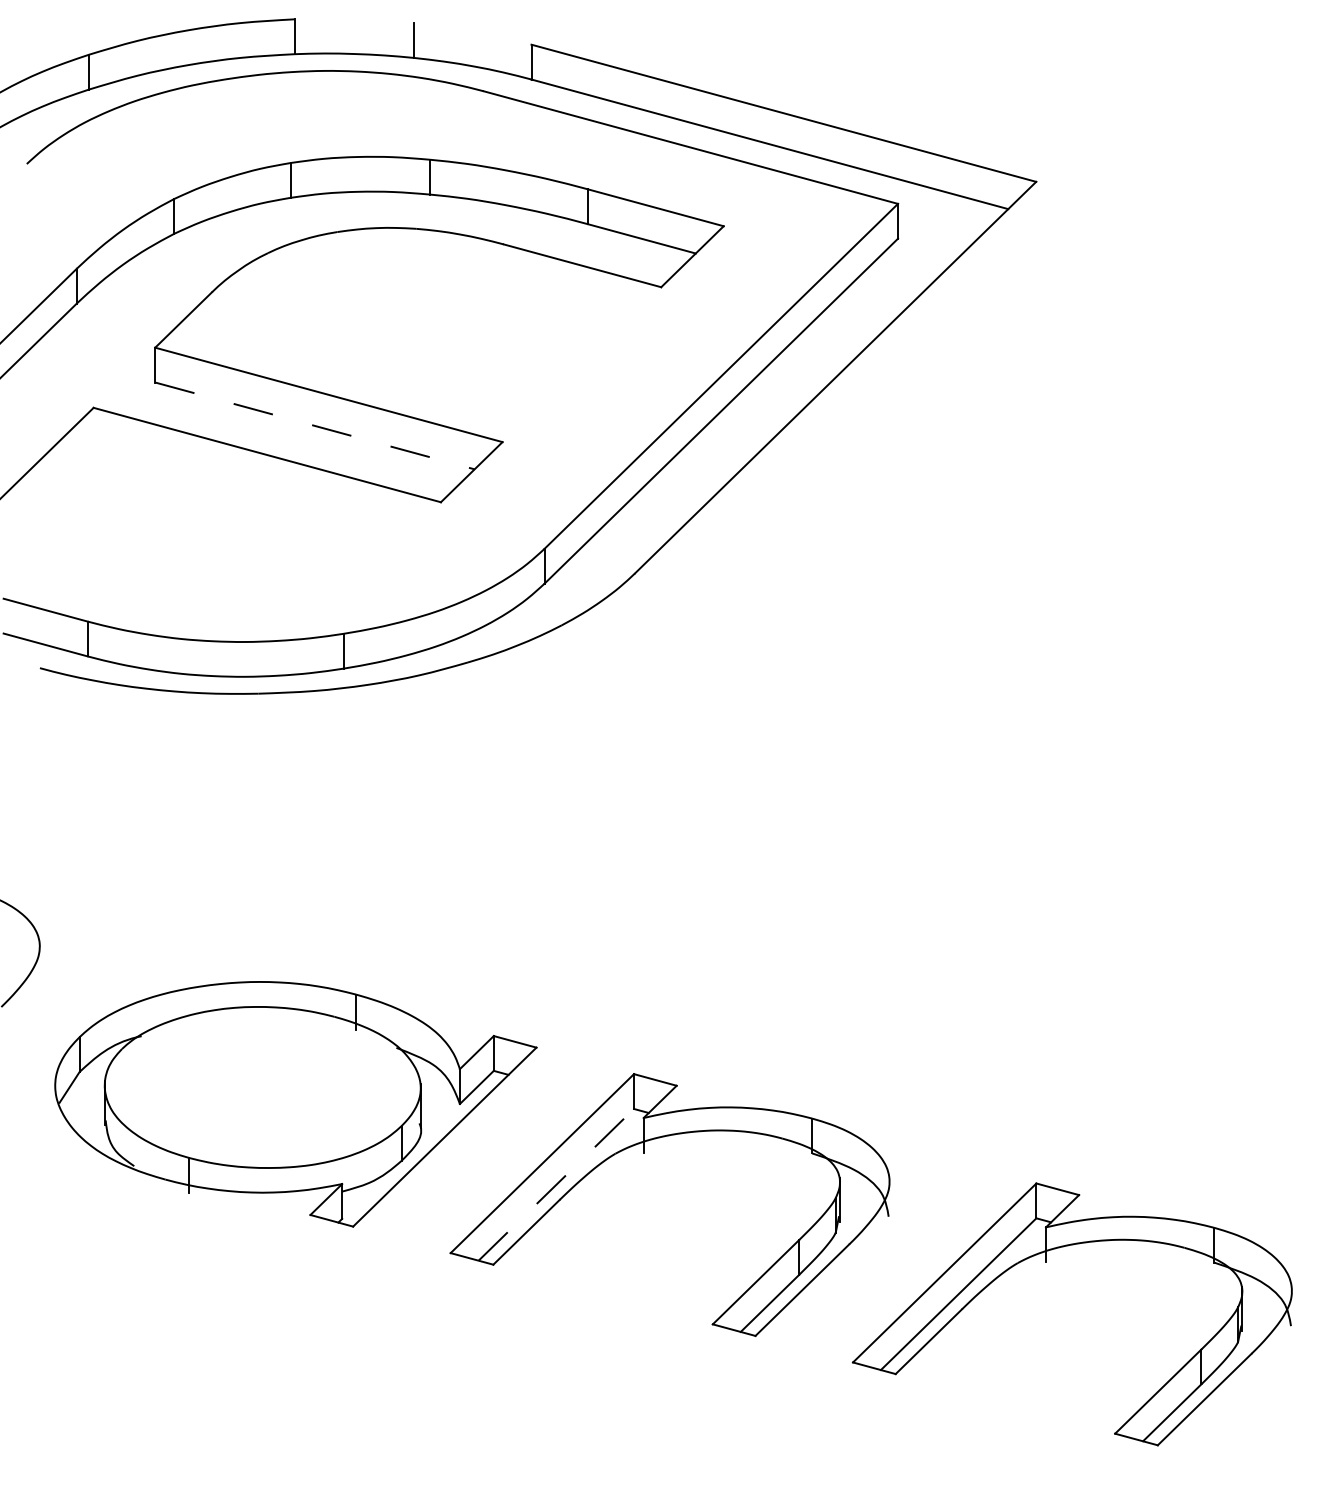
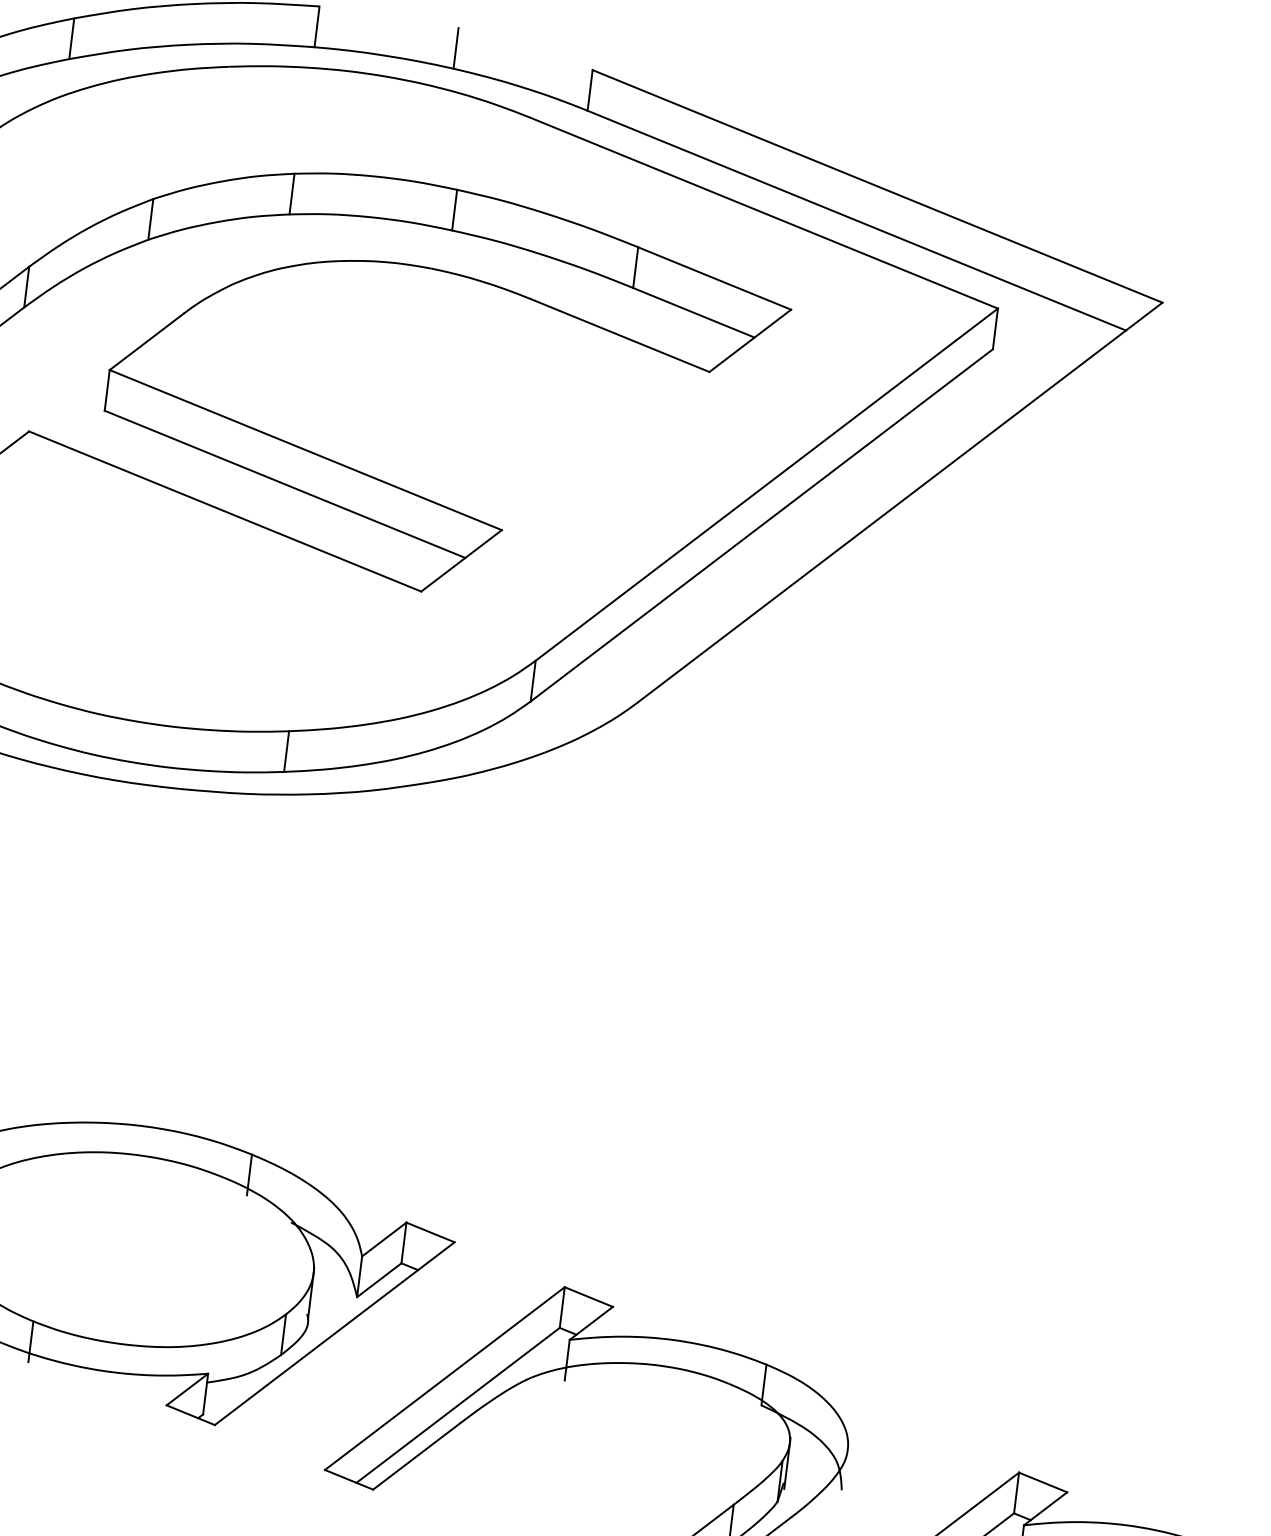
line: (315, 426) -> (285, 485), dashed -> solid
line: (556, 1184) -> (458, 1405), dashed -> solid

